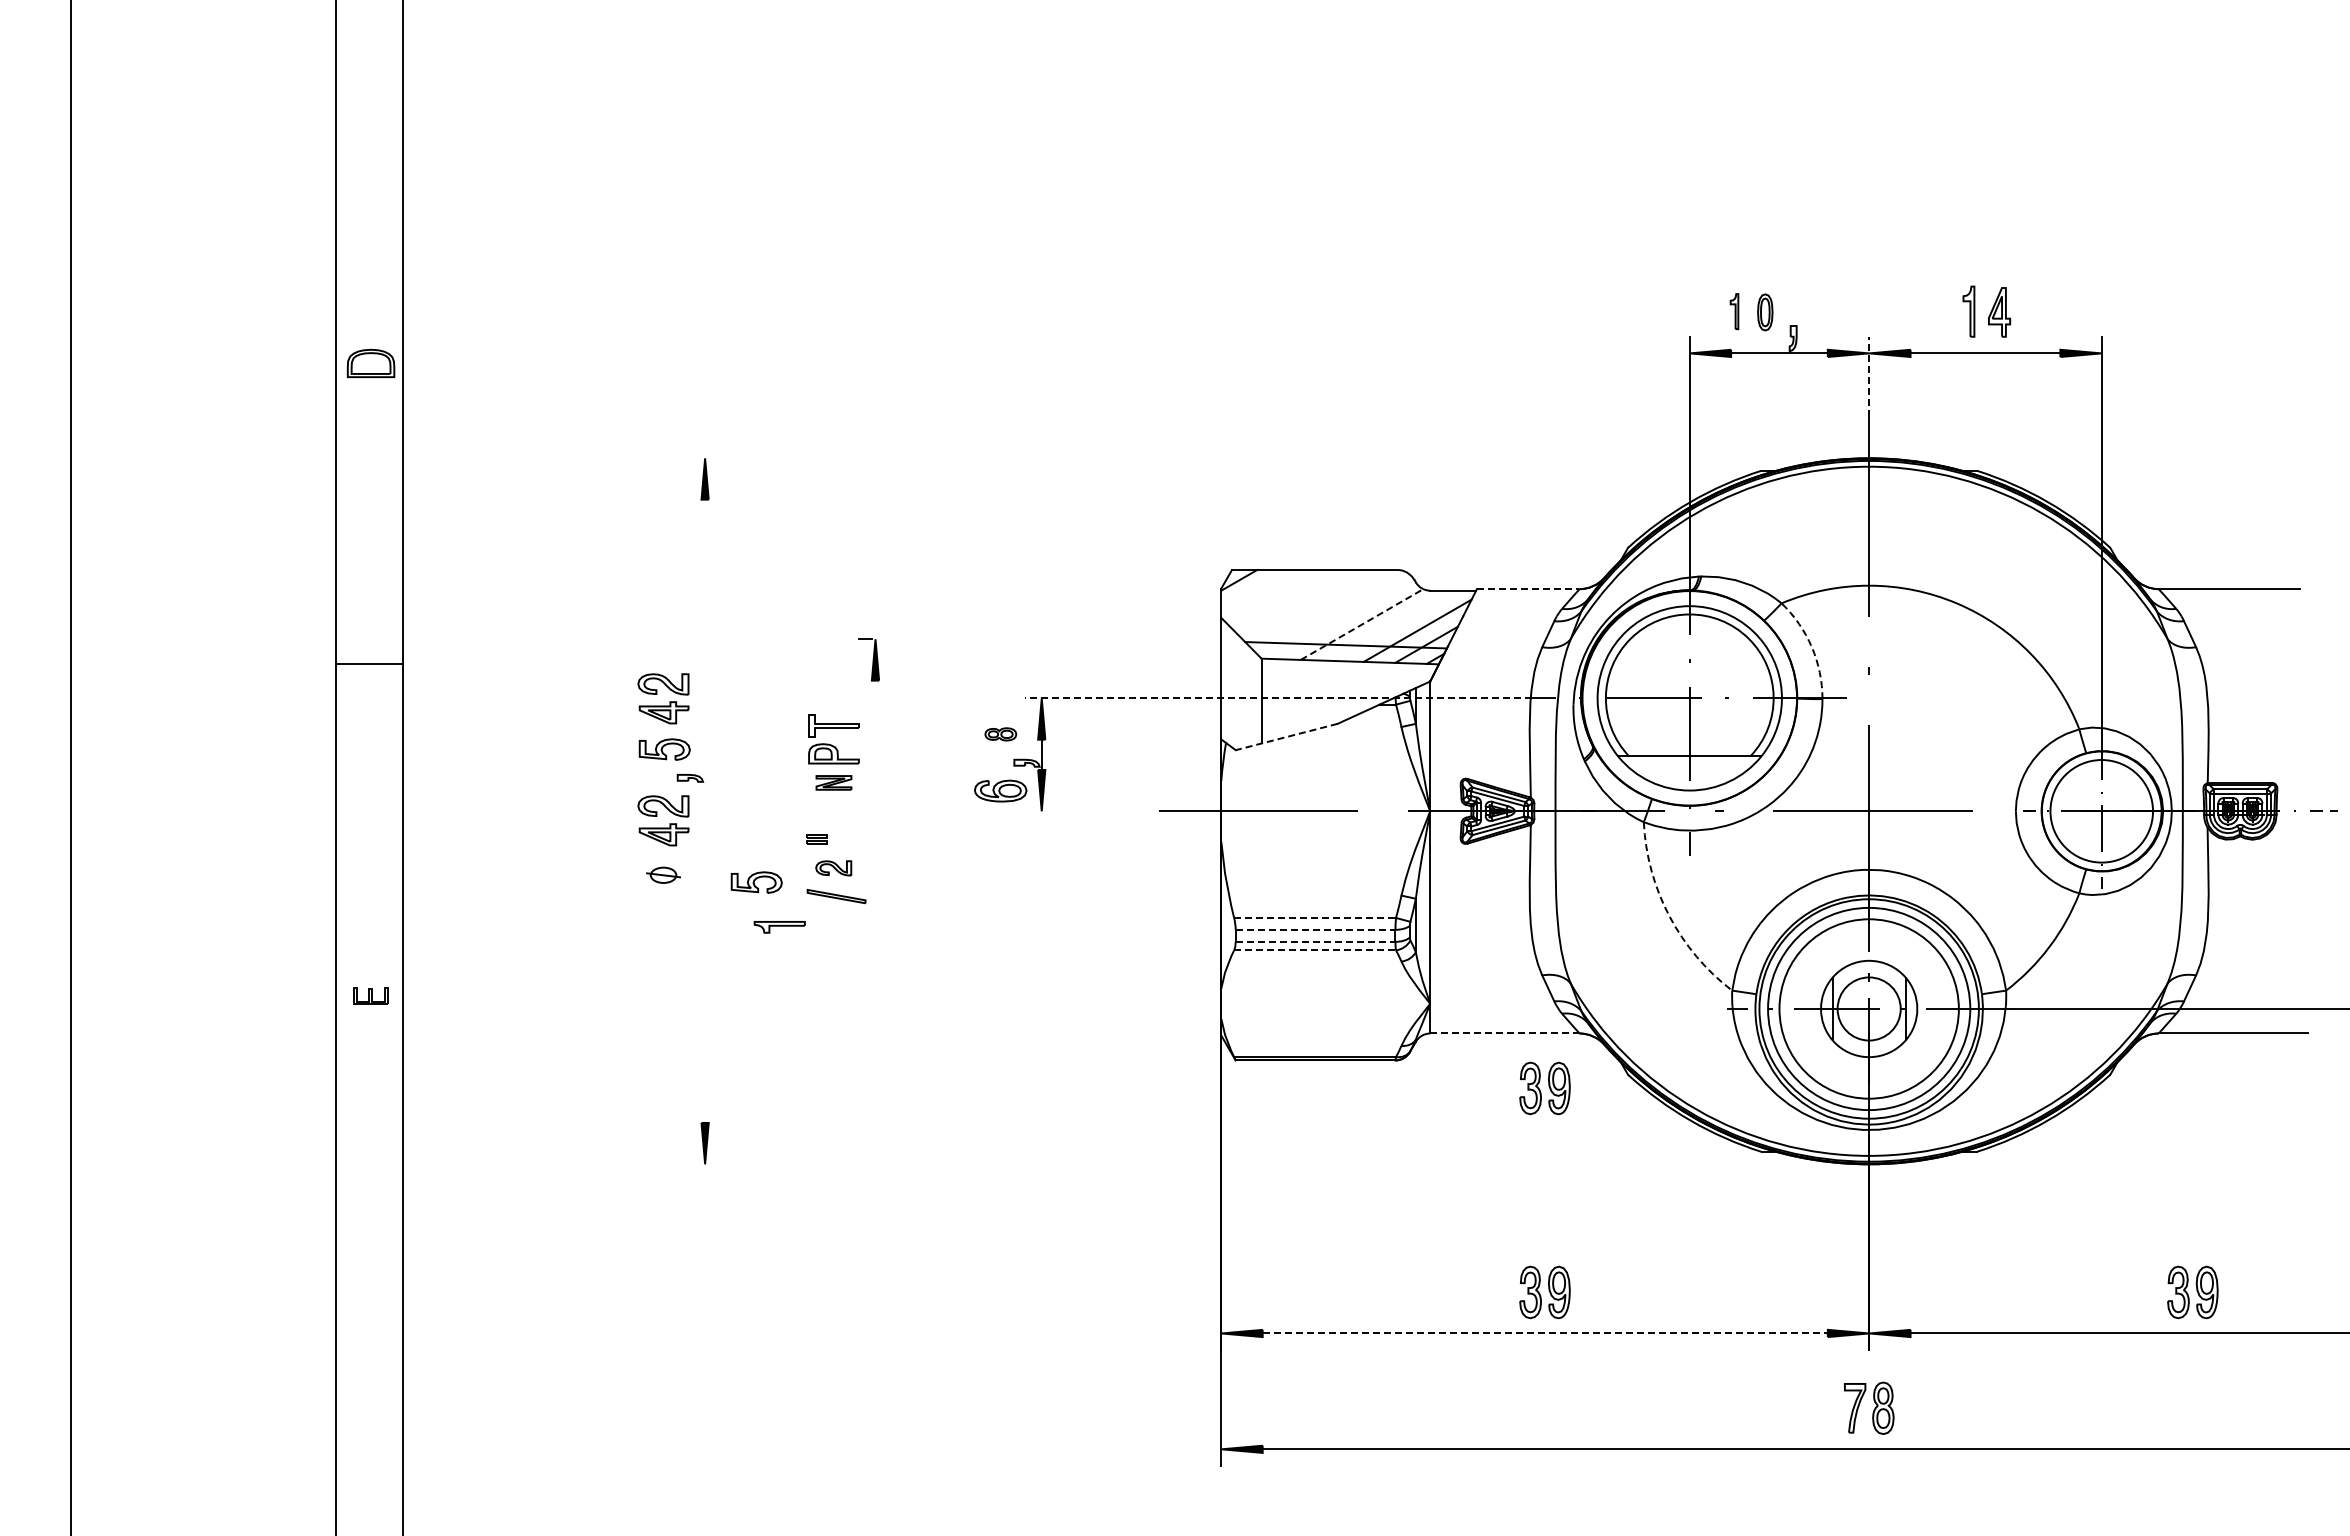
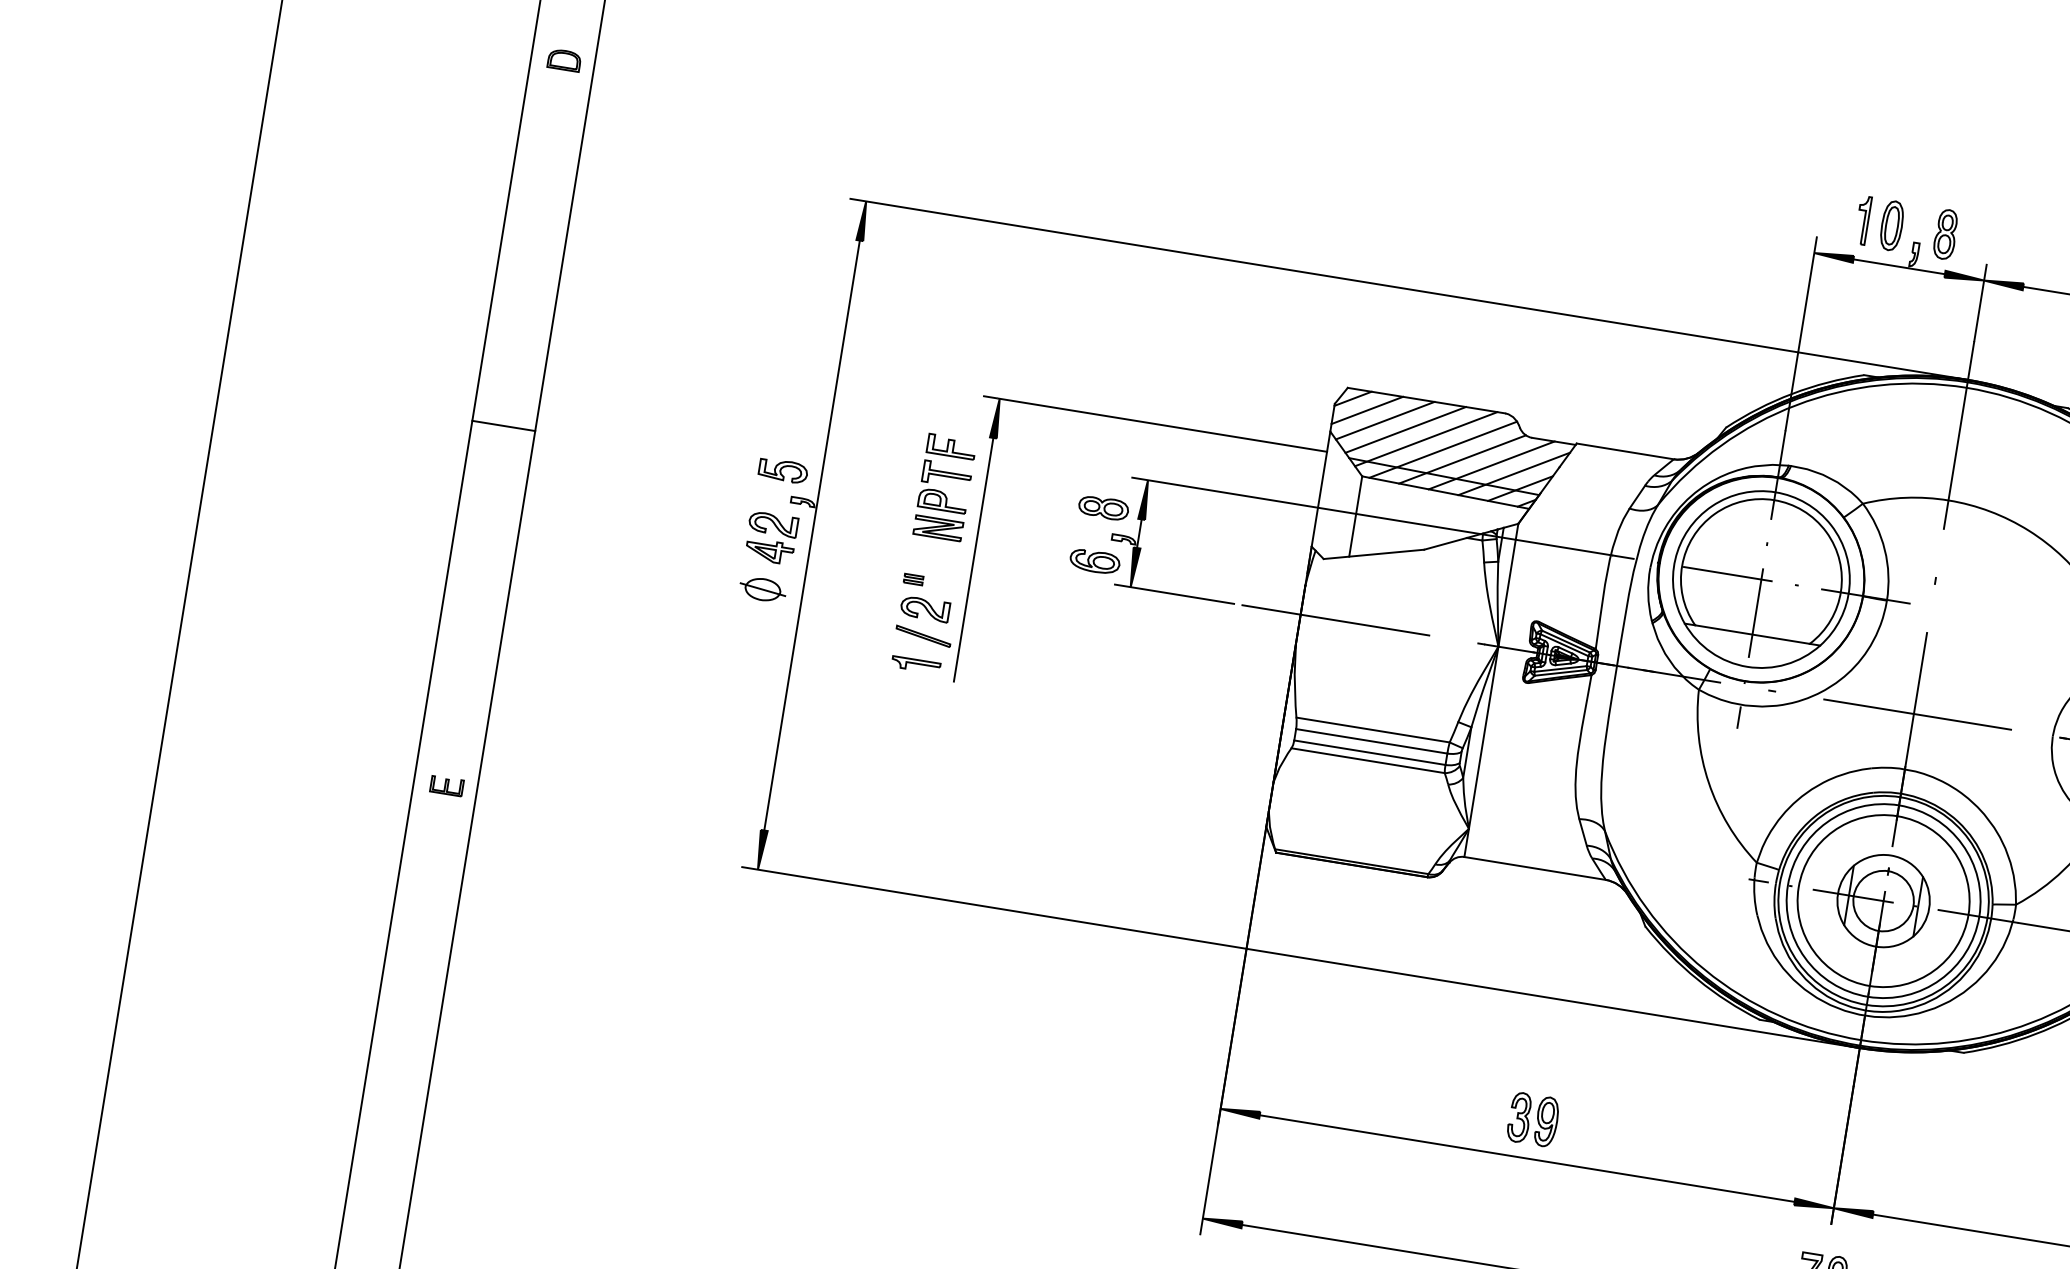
part: (1734, 311) -> (1863, 220), size x1.43
part: (1822, 311) -> (1946, 233), added
part: (1765, 312) -> (1892, 225), size x1.43
part: (370, 362) -> (564, 59), size x0.71
line: (1869, 376) -> (1980, 302), dashed -> solid
line: (1278, 458) -> (1408, 289), added
line: (1255, 589) -> (1367, 409), added
line: (1528, 589) -> (1625, 451), dashed -> solid
line: (1275, 597) -> (1384, 420), added
line: (1298, 603) -> (1405, 429), added
line: (1321, 609) -> (1426, 439), added
line: (1340, 617) -> (1443, 449), added
line: (1362, 624) -> (1462, 459), dashed -> solid
line: (1392, 625) -> (1491, 465), added
line: (1047, 639) -> (1162, 425), added
arc: (1811, 647) -> (1884, 550), dashed -> solid
line: (369, 663) -> (503, 425), moved
part: (833, 696) -> (951, 446), added
line: (1278, 698) -> (1372, 516), dashed -> solid
part: (669, 701) -> (795, 426), removed
part: (1000, 734) -> (1103, 508), size x1.67
line: (1286, 737) -> (1373, 554), dashed -> solid
part: (833, 782) -> (938, 527), size x1.43
line: (875, 809) -> (973, 559), added
line: (705, 810) -> (812, 534), added
line: (1087, 811) -> (1173, 594), added
part: (833, 868) -> (924, 609), size x1.43
part: (663, 875) -> (762, 589), size x1.43
part: (756, 882) -> (849, 610), removed
arc: (1669, 916) -> (1708, 782), dashed -> solid
line: (1315, 917) -> (1373, 729), dashed -> solid
part: (779, 927) -> (915, 665), moved
line: (1315, 929) -> (1371, 740), dashed -> solid
line: (1315, 941) -> (1369, 752), dashed -> solid
line: (1315, 950) -> (1368, 760), dashed -> solid
part: (370, 995) -> (446, 785), moved
line: (1504, 1033) -> (1534, 868), dashed -> solid
part: (1544, 1088) -> (1564, 926), removed
line: (1278, 1164) -> (1300, 957), added
line: (1545, 1333) -> (1527, 1158), dashed -> solid

